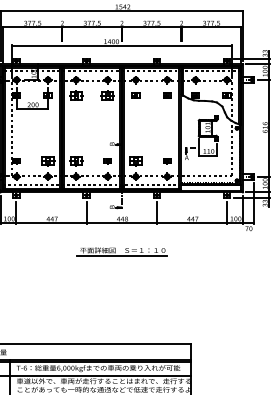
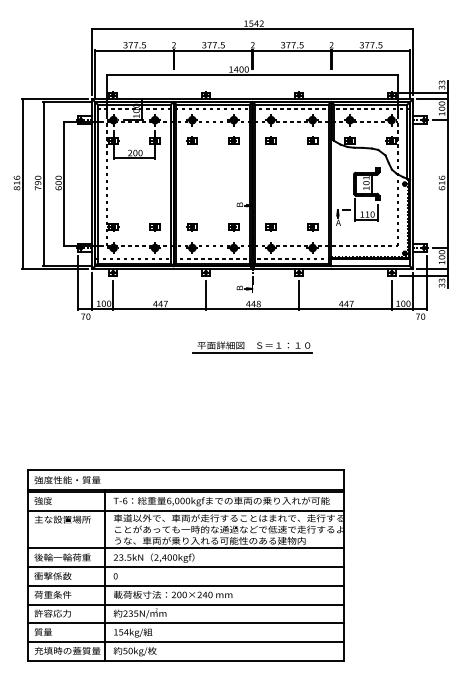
part: (75, 95) -> (191, 140), size x0.62
part: (107, 95) -> (233, 140), size x0.62
part: (47, 161) -> (154, 227), size x0.62
part: (75, 161) -> (191, 227), size x0.62
part: (135, 161) -> (270, 227), size x0.62

